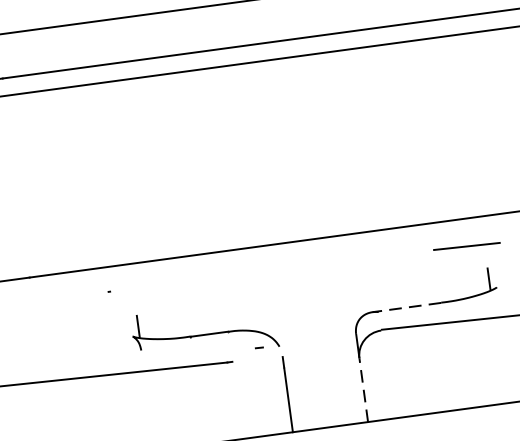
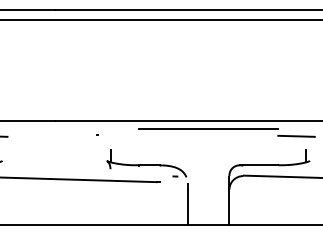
line: (307, 253) -> (208, 128), added
line: (405, 307) -> (258, 165), dashed -> solid
line: (363, 390) -> (229, 207), dashed -> solid

